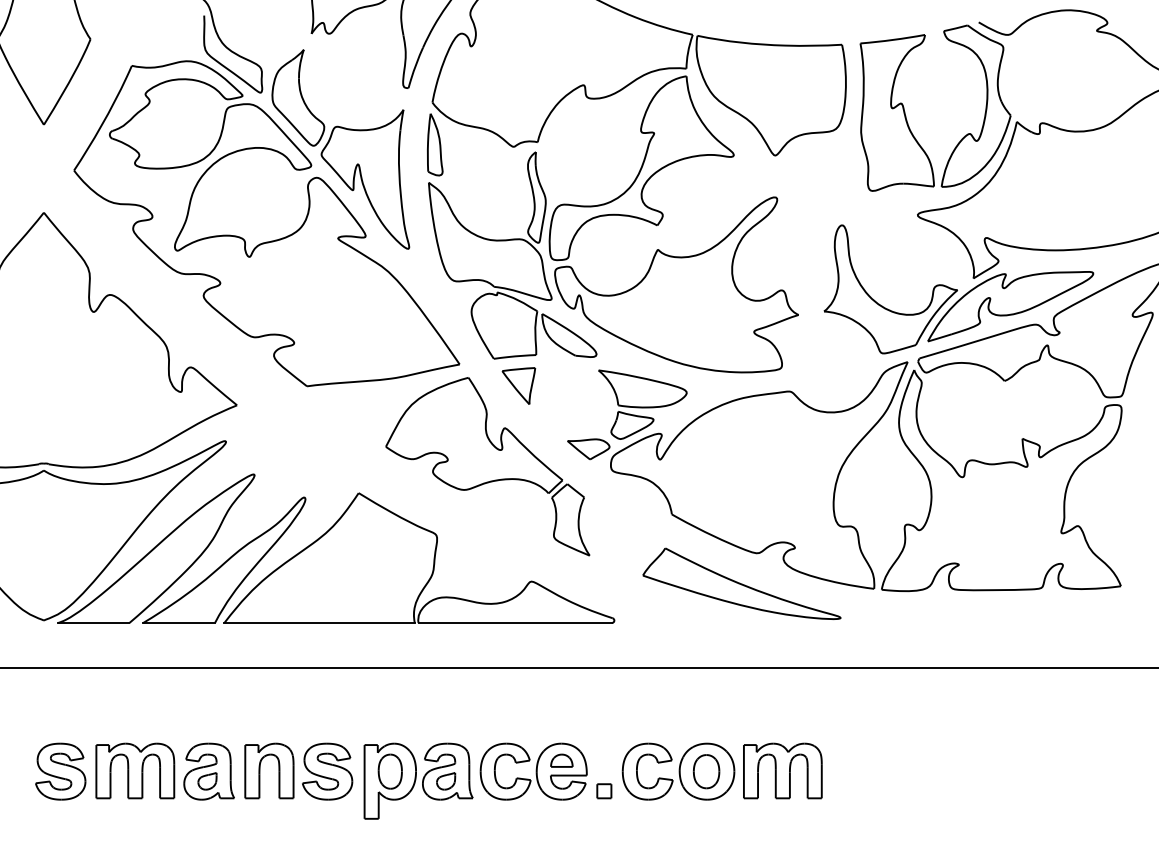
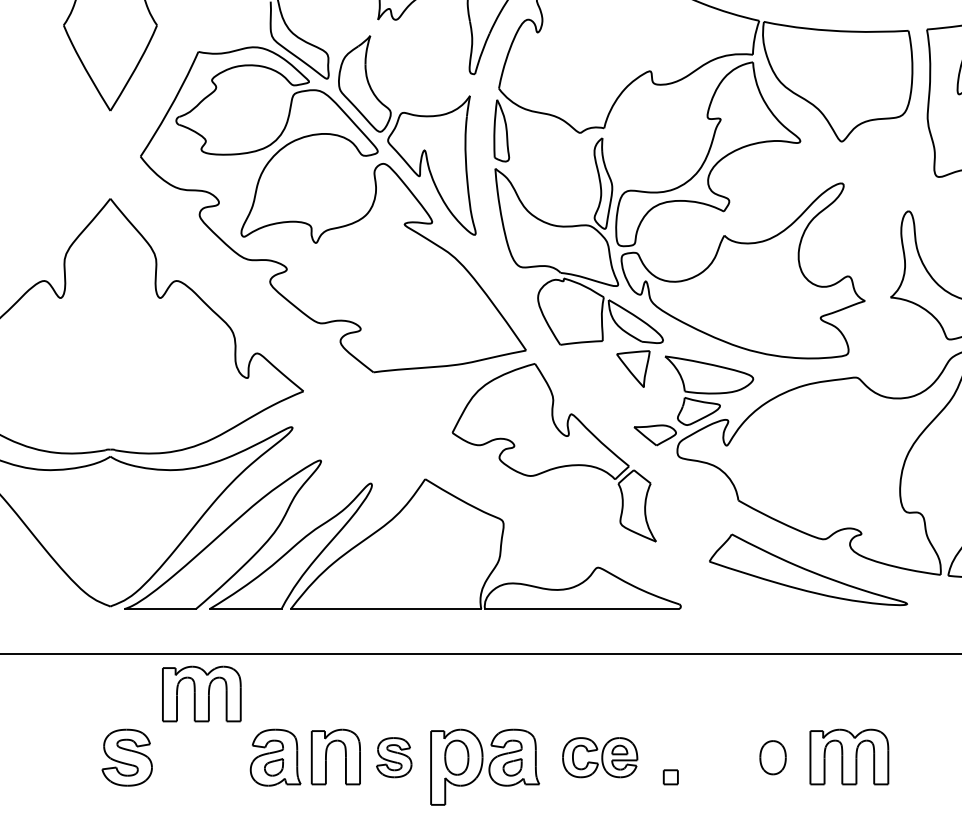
part: (518, 385) -> (633, 368), moved
part: (135, 770) -> (202, 693), moved
part: (327, 771) -> (394, 757), size x0.7
part: (533, 771) -> (600, 757), size x0.7
part: (678, 771) -> (745, 757), removed

